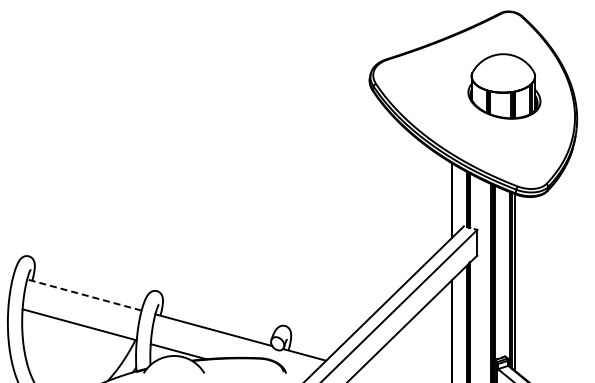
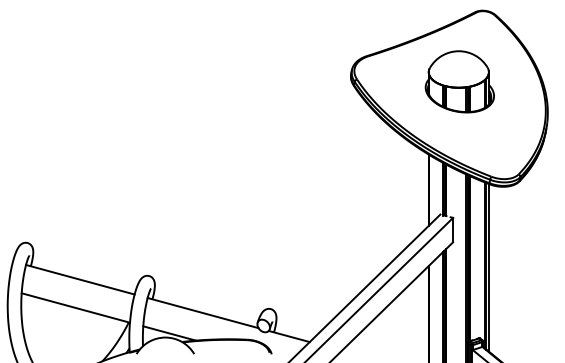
part: (504, 86) -> (459, 81), moved
line: (83, 294) -> (79, 279), dashed -> solid

